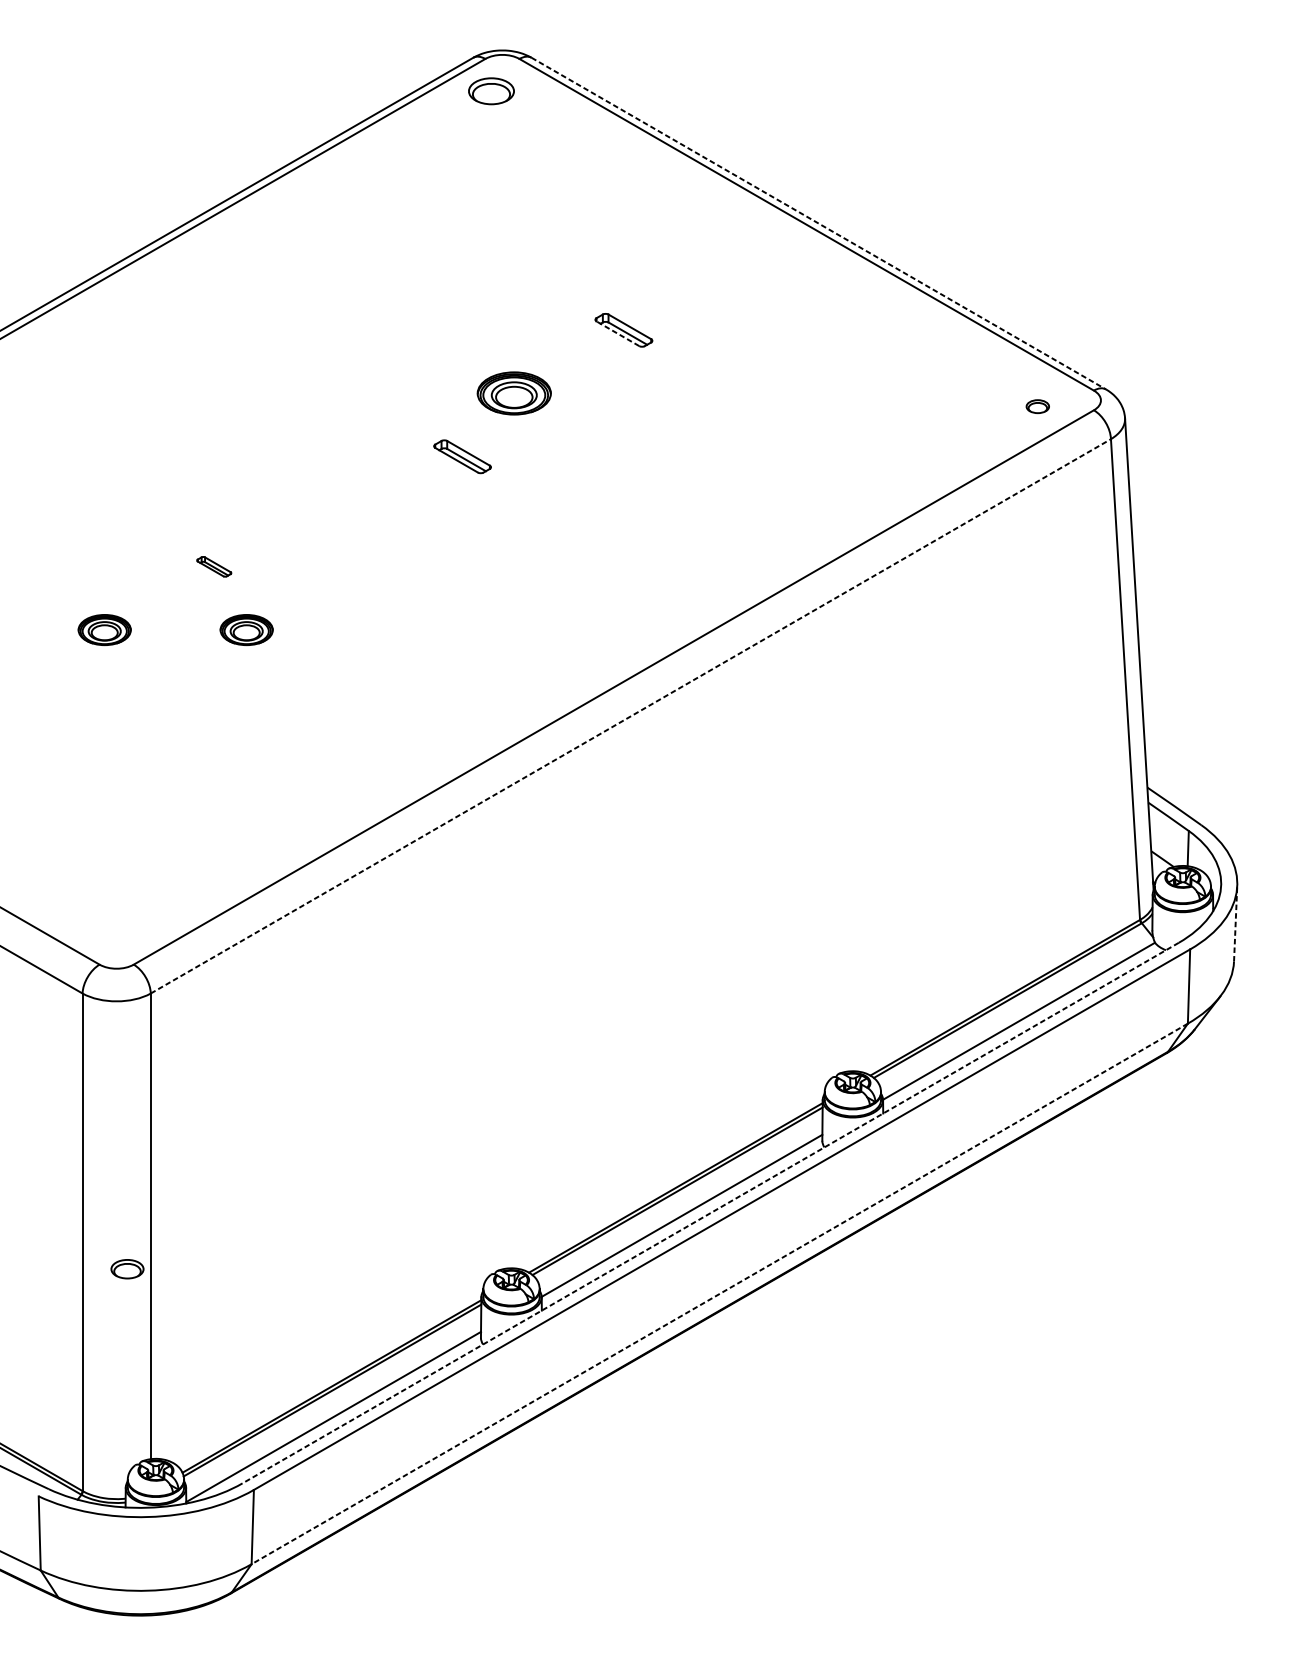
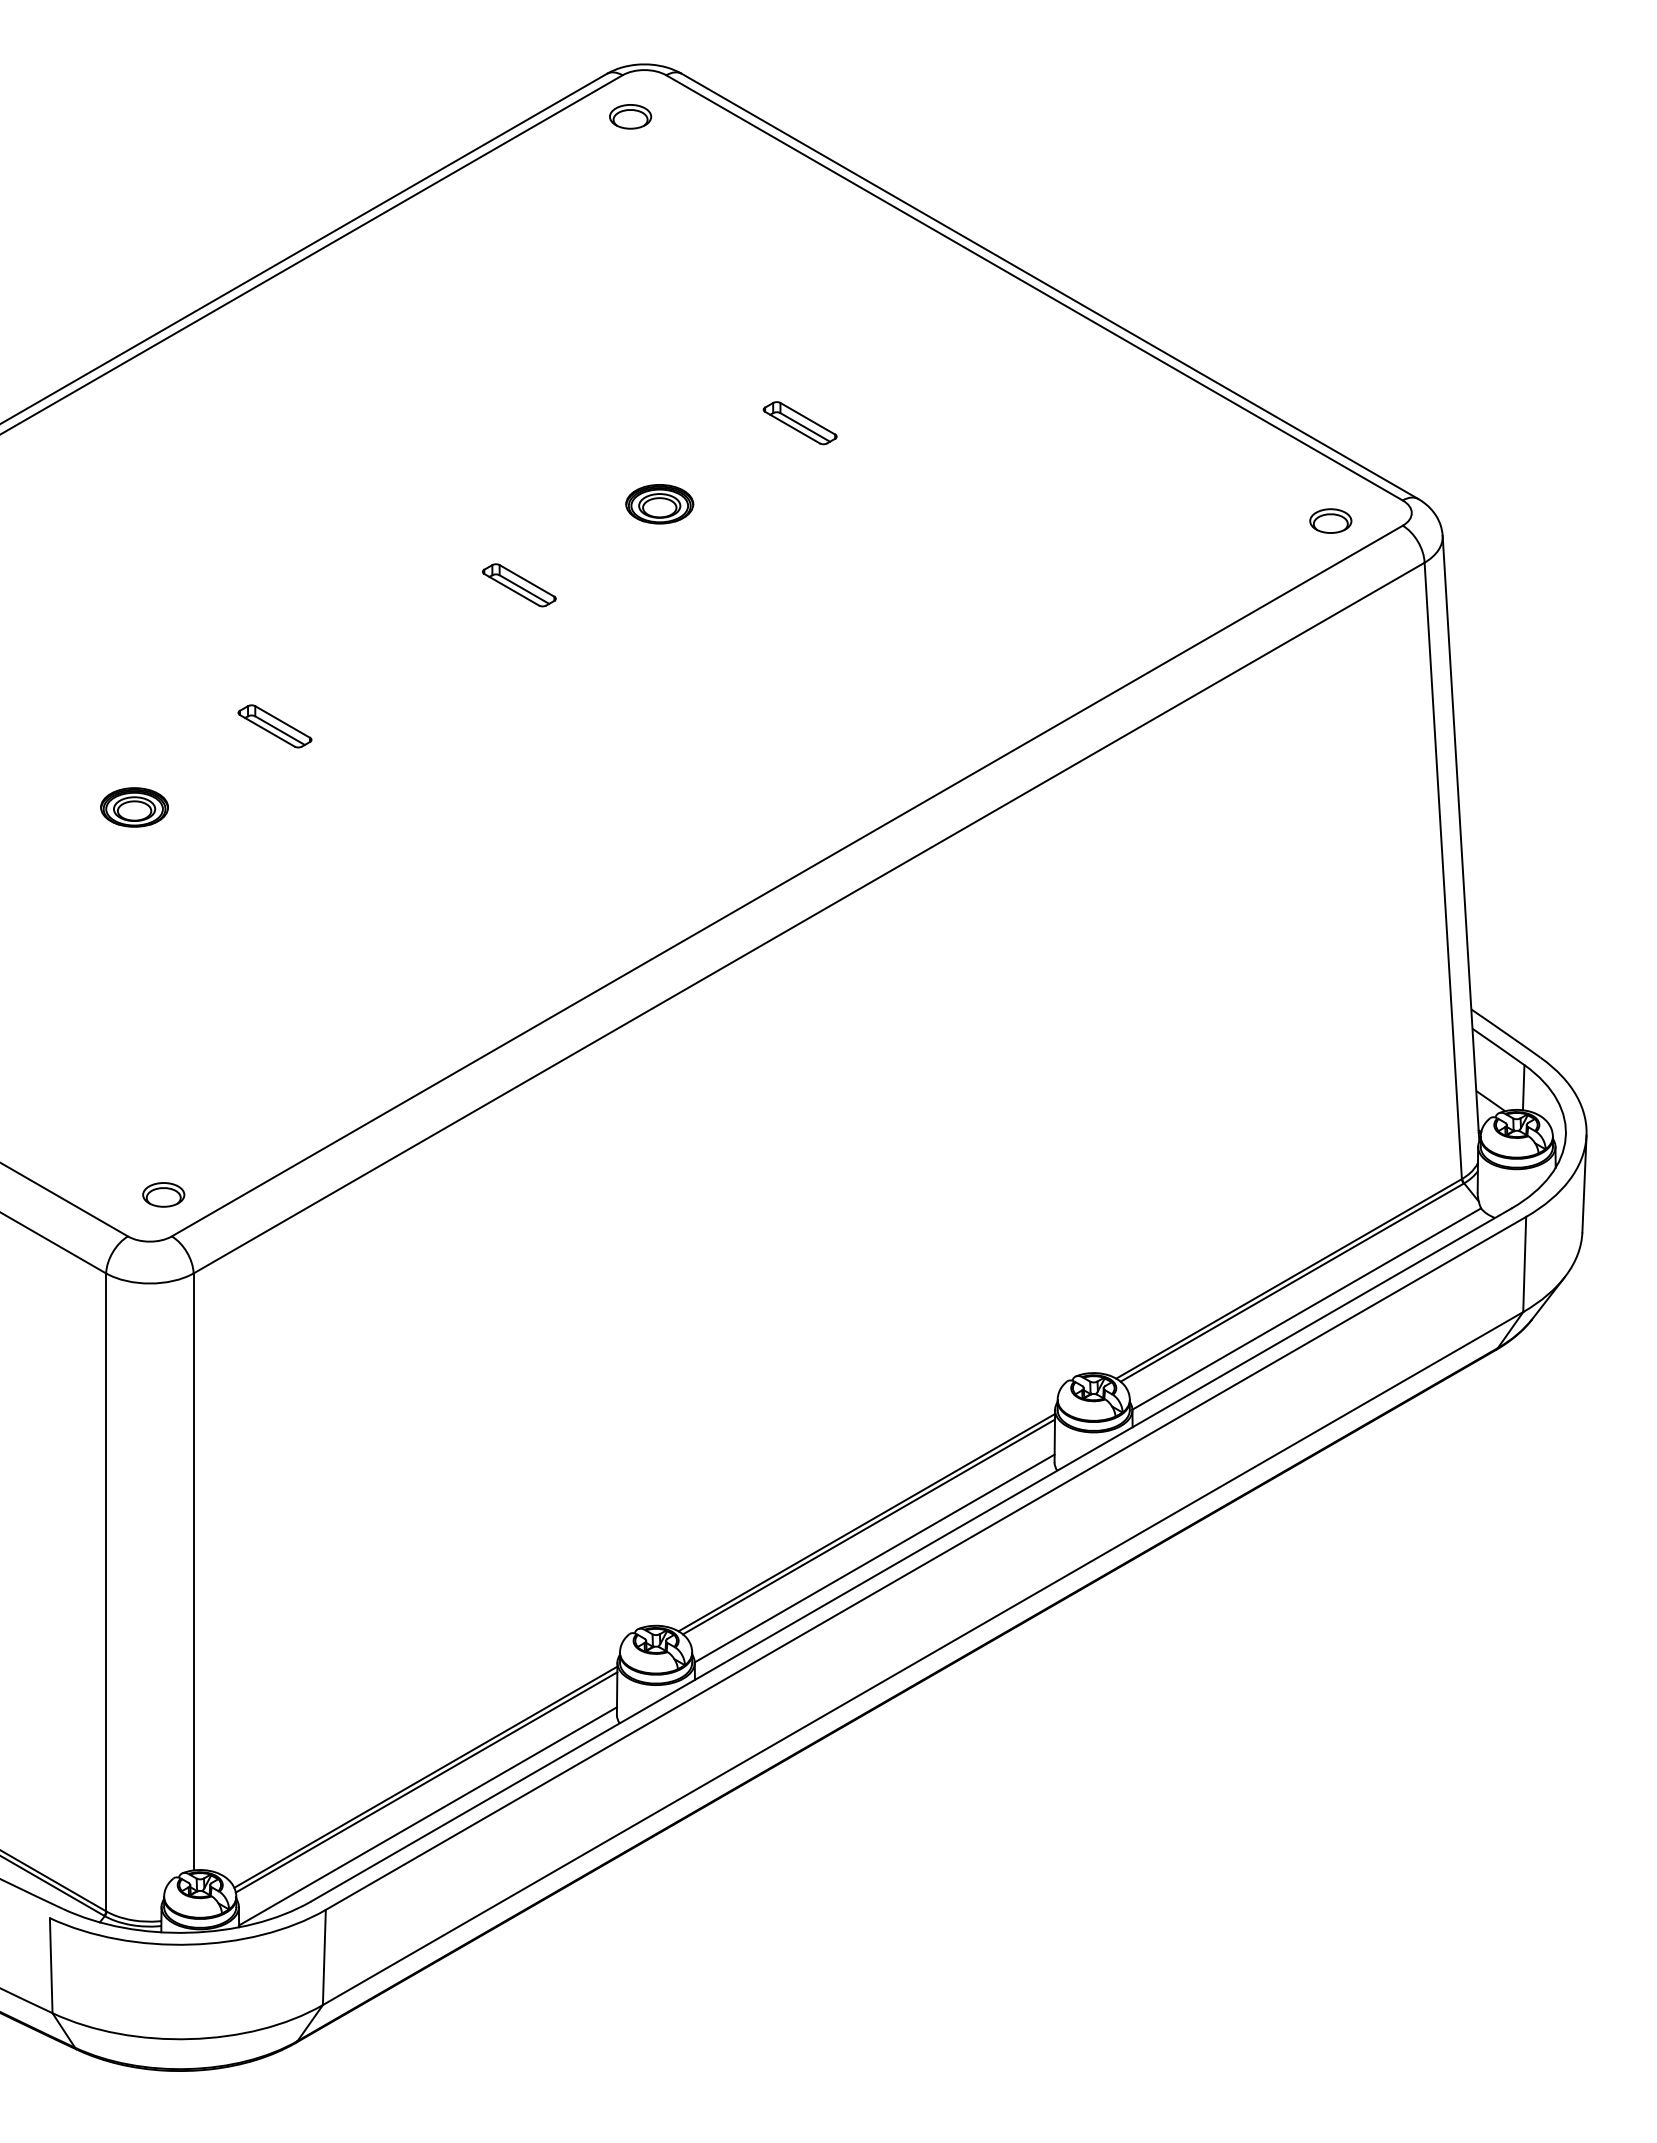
part: (491, 91) -> (630, 116), size x0.71
line: (819, 223) -> (1050, 286), dashed -> solid
line: (617, 333) -> (792, 427), dashed -> solid
part: (514, 393) -> (659, 504), size x0.71
part: (1037, 406) -> (1330, 520), size x1.43
part: (462, 456) -> (519, 585), moved
part: (213, 566) -> (274, 726), size x1.67
part: (246, 630) -> (316, 807), removed
line: (631, 716) -> (809, 918), dashed -> solid
line: (1235, 923) -> (1584, 1183), dashed -> solid
line: (709, 1213) -> (910, 1555), dashed -> solid
part: (127, 1268) -> (163, 1194), moved
line: (719, 1293) -> (922, 1658), dashed -> solid

